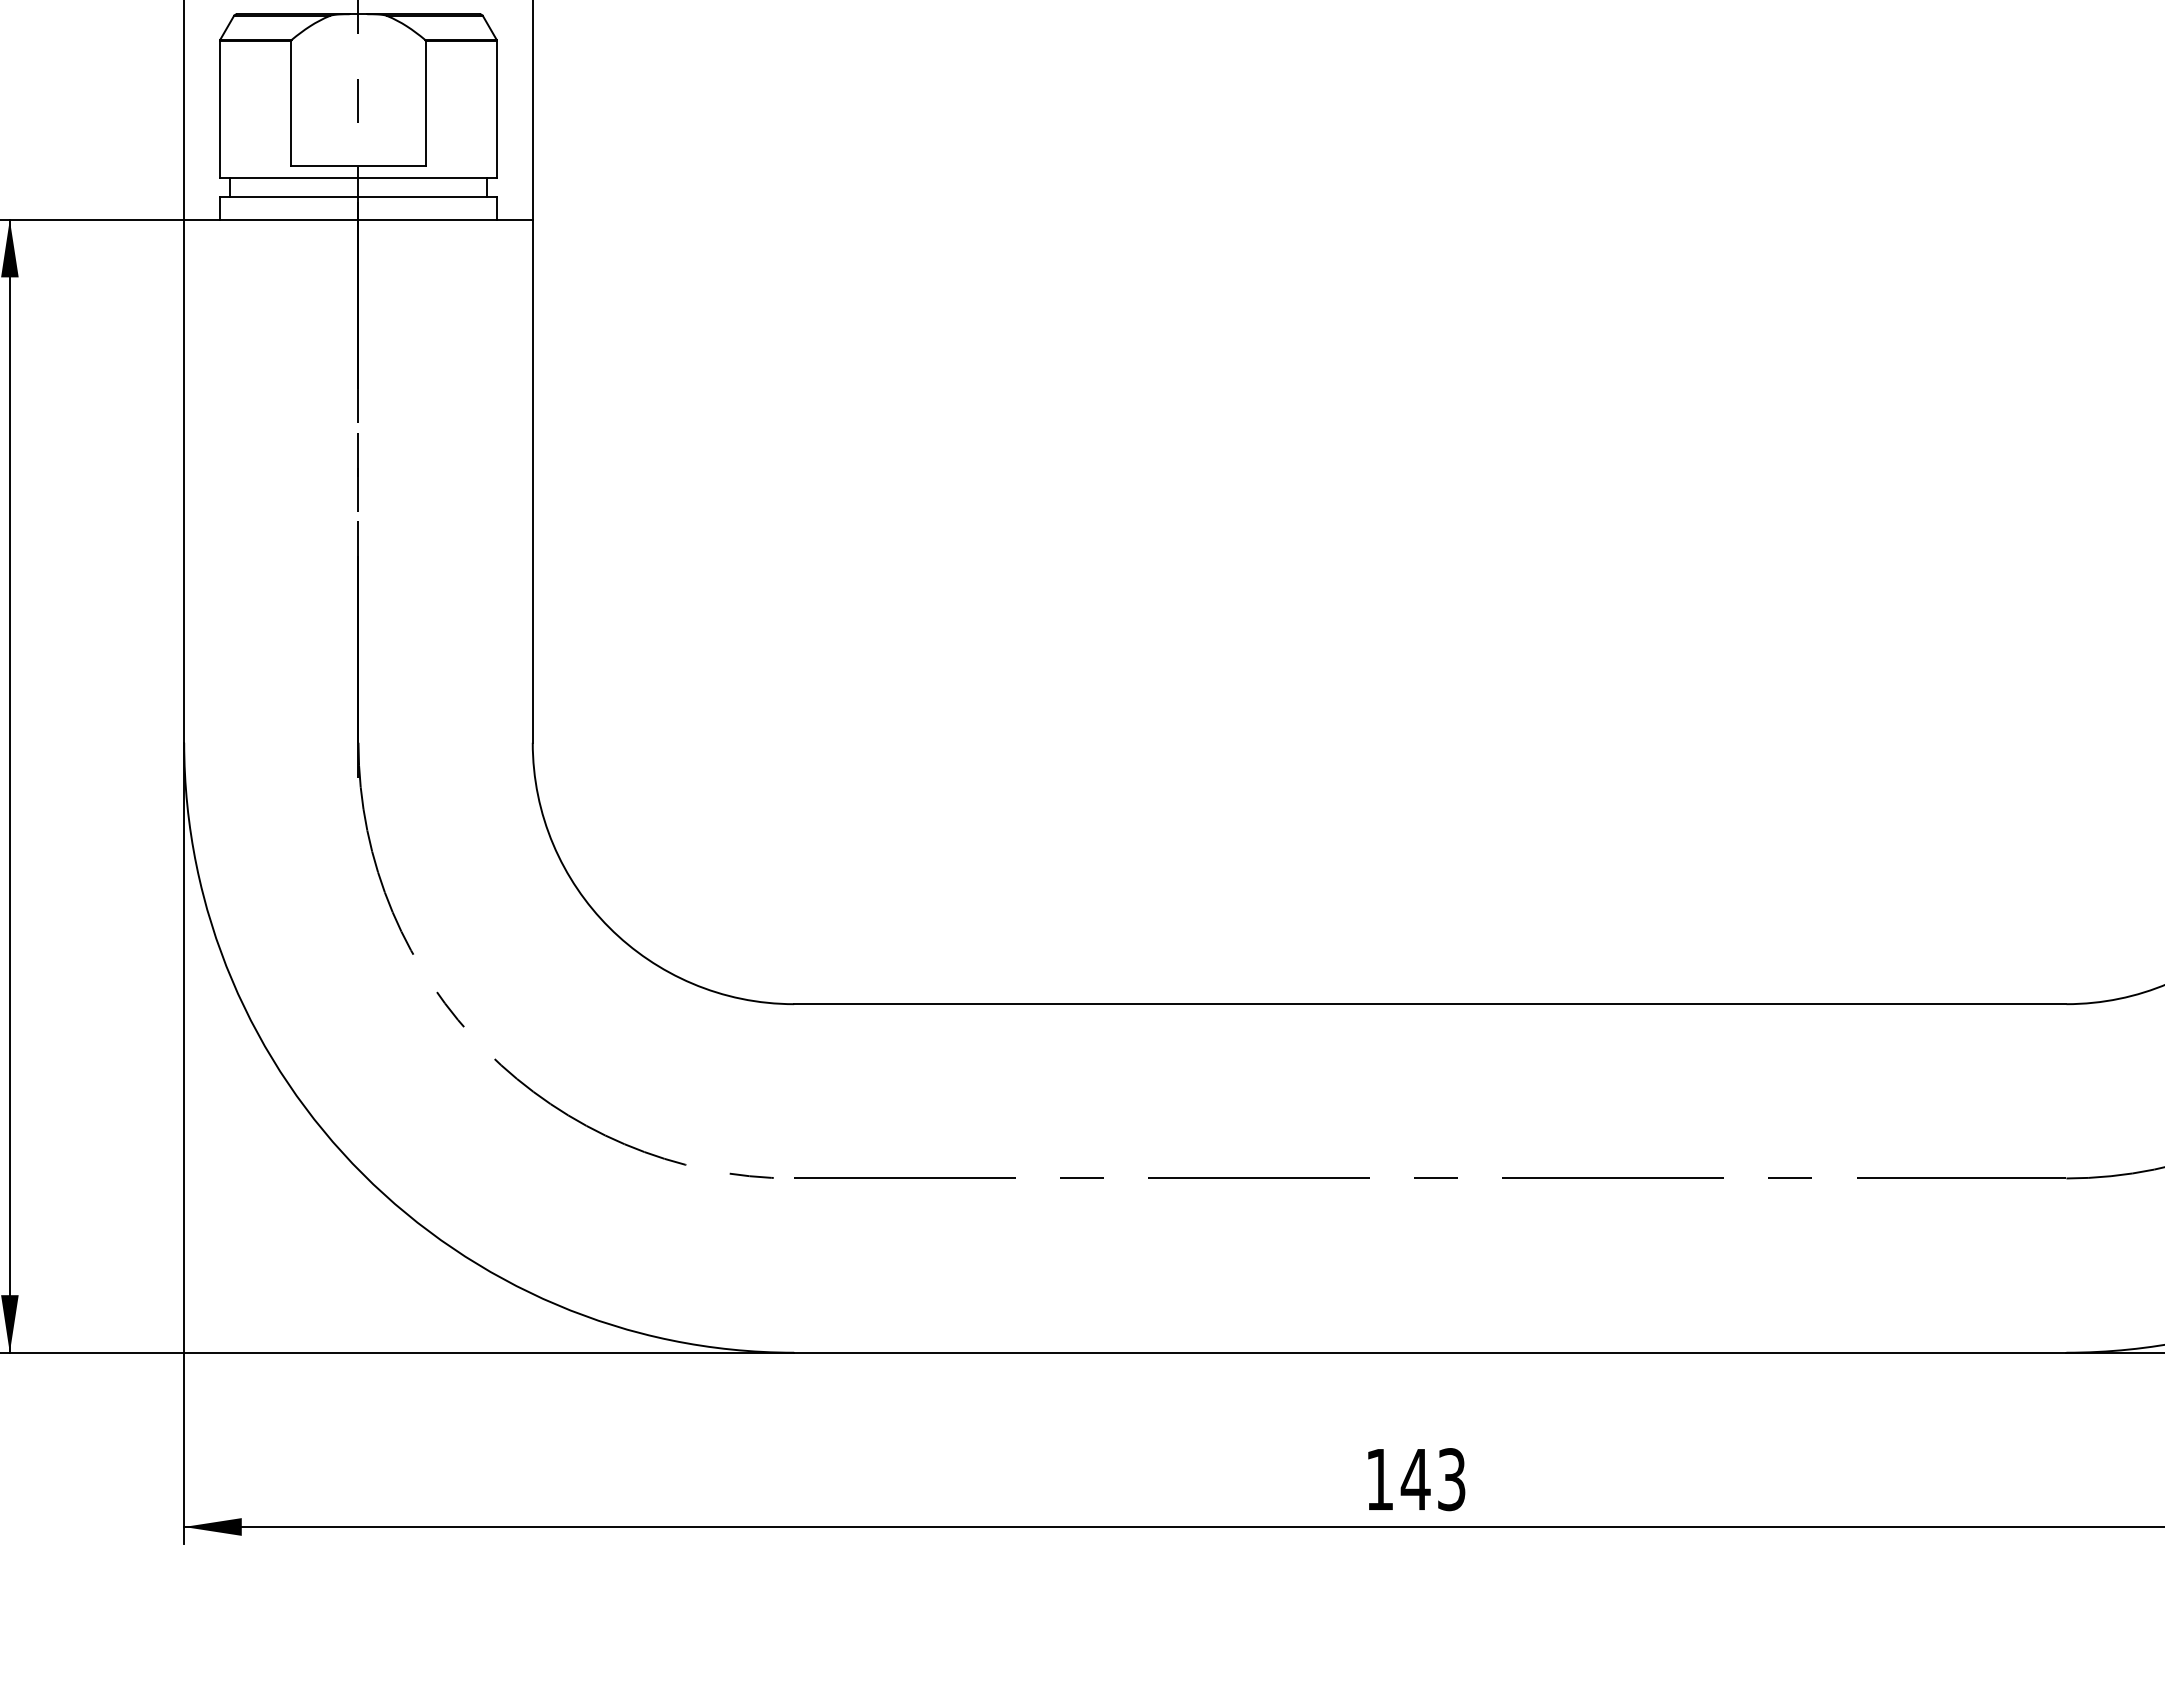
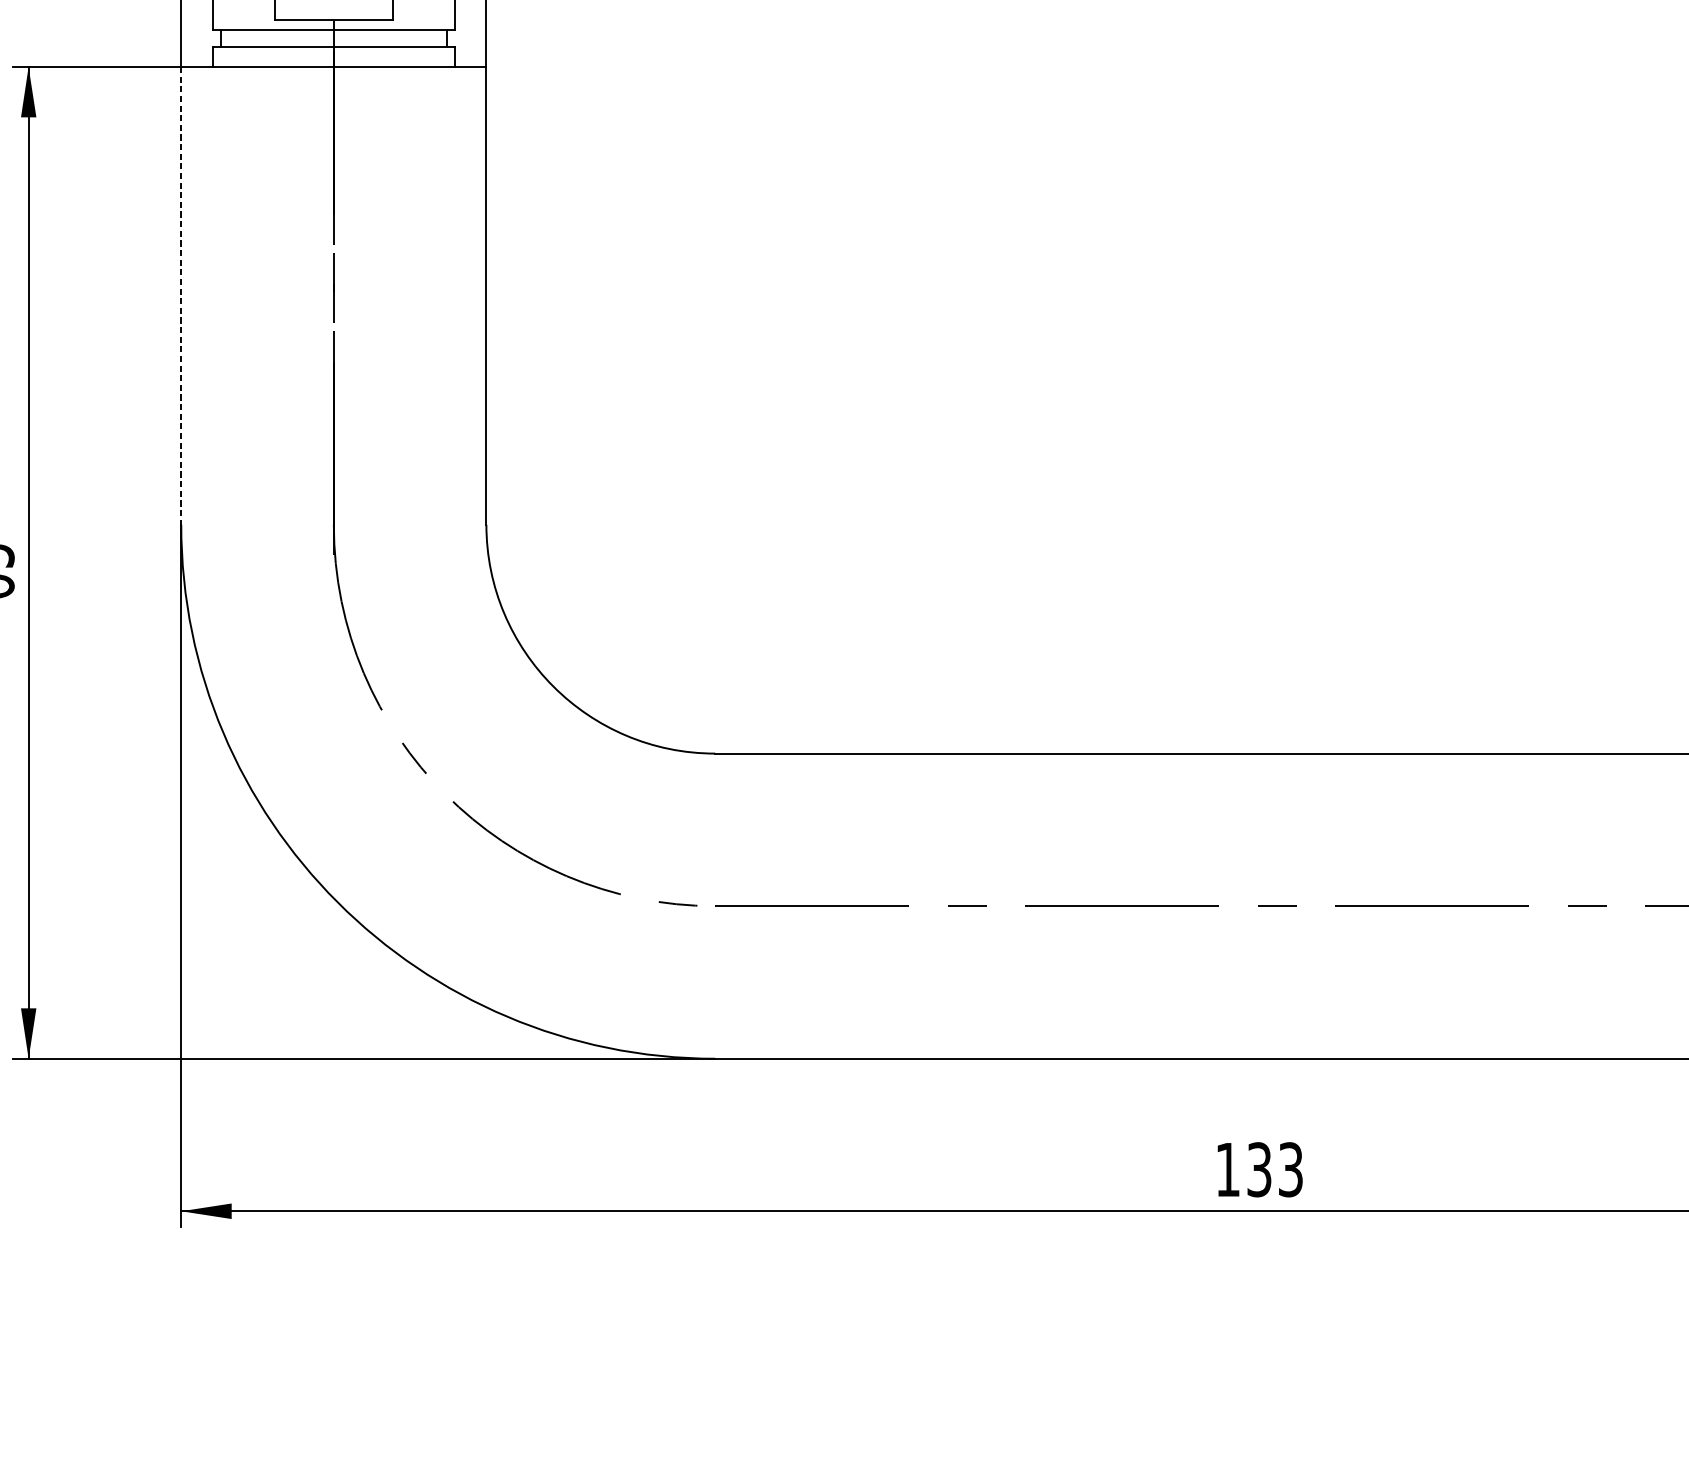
line: (184, 481) -> (181, 296), solid -> dashed
text: (1415, 1479) -> (1259, 1169), 143 -> 133

